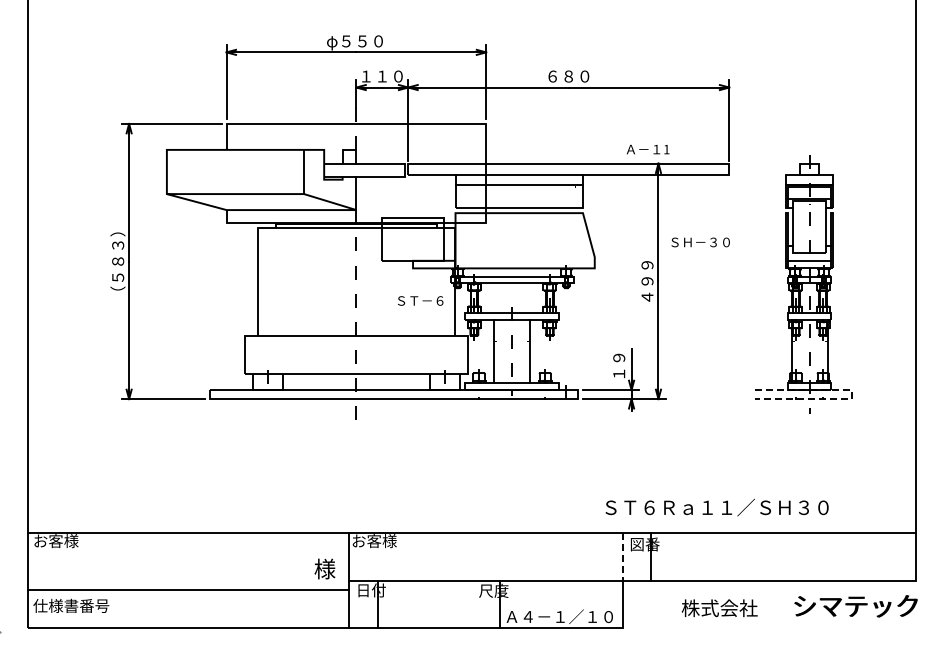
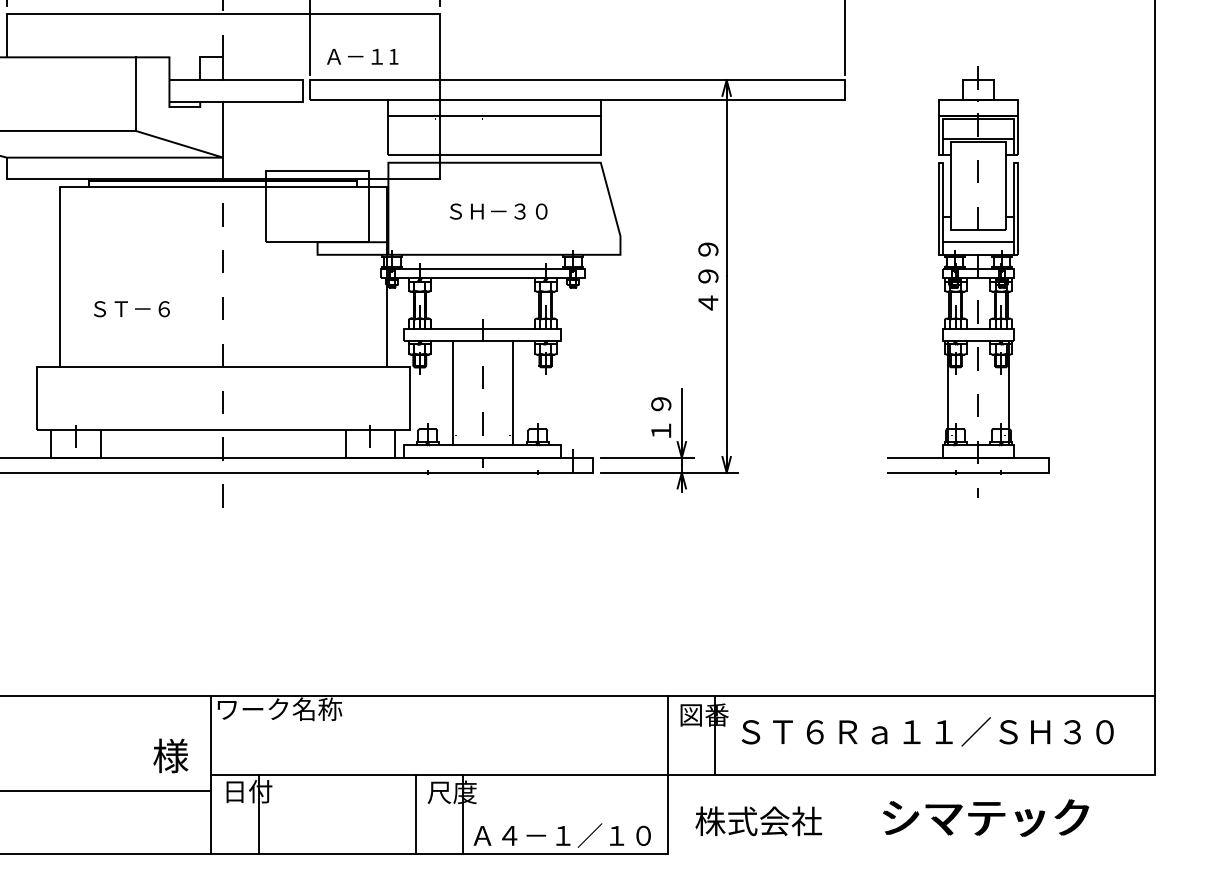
text: (648, 149) -> (363, 56), moved
text: (700, 242) -> (498, 211), moved
text: (420, 300) -> (131, 308), moved
line: (852, 395) -> (1050, 466), dashed -> solid
text: (716, 507) -> (926, 731), moved
text: (389, 541) -> (278, 710), お客様 -> ワーク名称
line: (623, 556) -> (668, 735), dashed -> solid
line: (472, 603) -> (416, 813), added
text: (799, 606) -> (891, 818), moved

